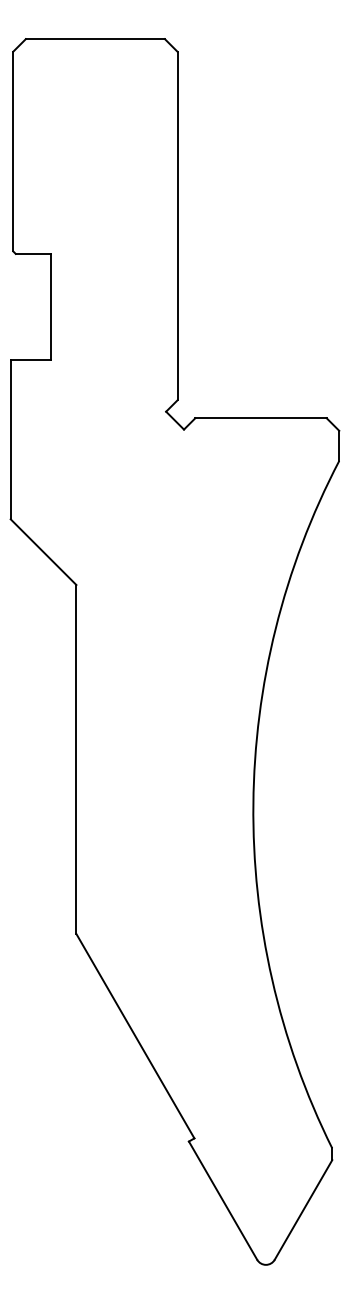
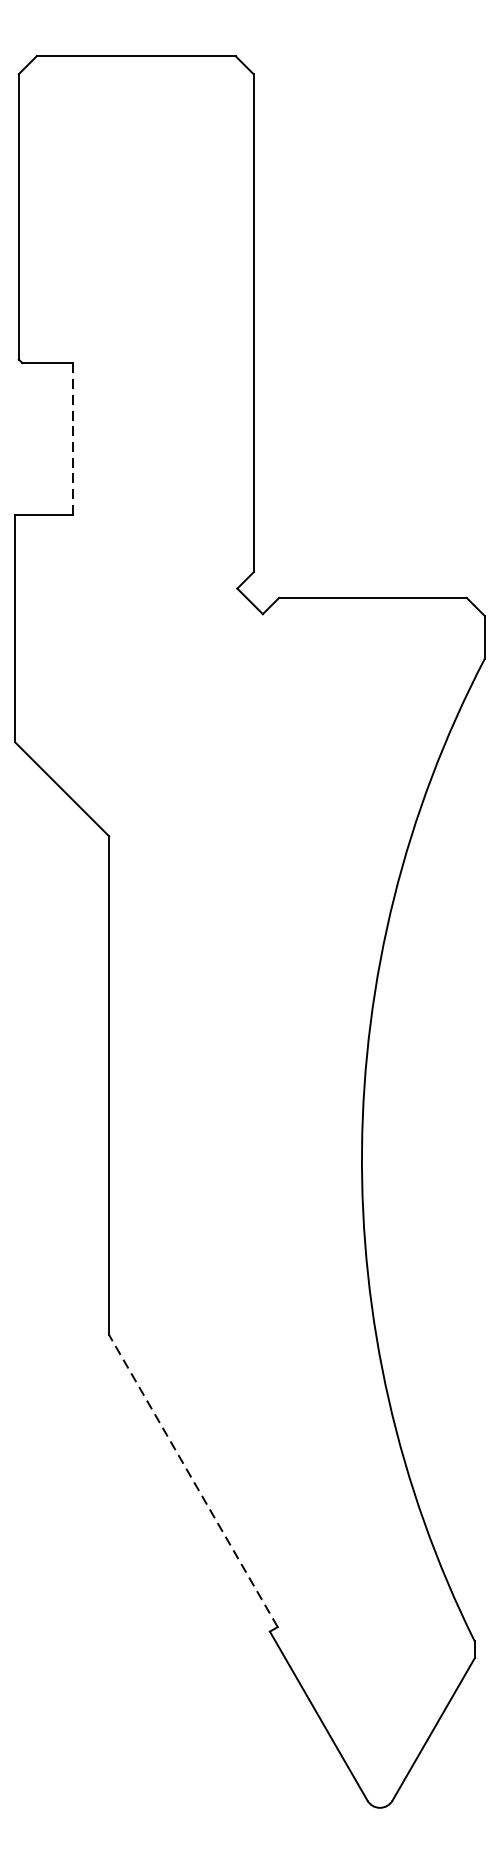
line: (51, 306) -> (73, 438), solid -> dashed
line: (135, 1036) -> (193, 1481), solid -> dashed

